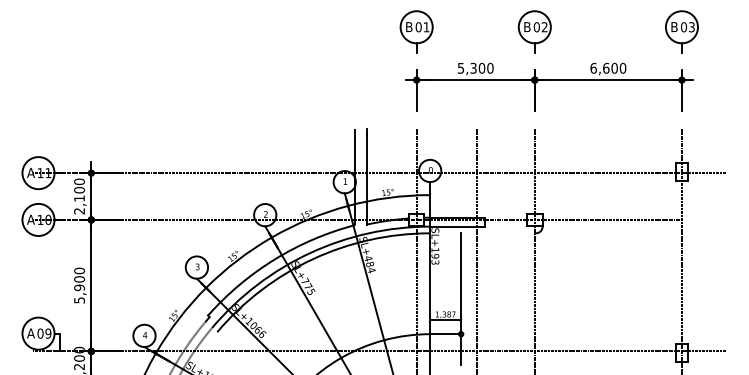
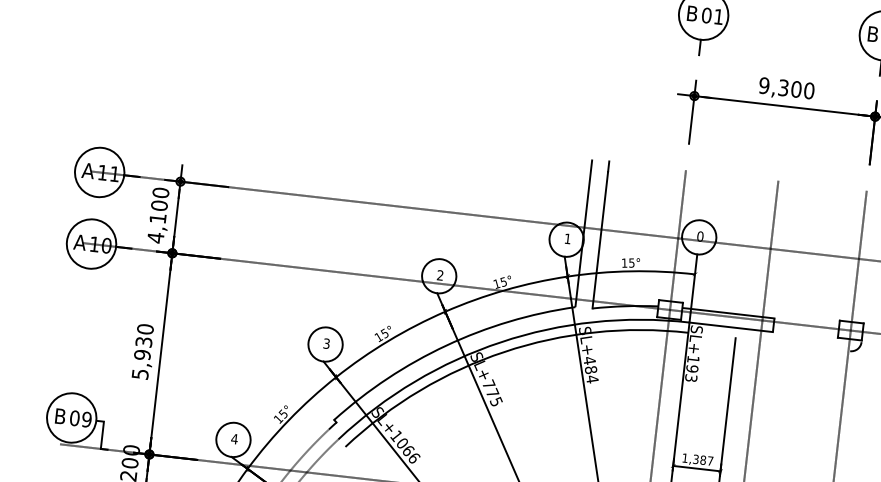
text: (460, 67) -> (763, 84), 5,300 -> 9,300
text: (79, 210) -> (155, 236), 2,100 -> 4,100
text: (79, 279) -> (143, 342), 5,900 -> 5,930
text: (30, 333) -> (59, 416), A -> B

